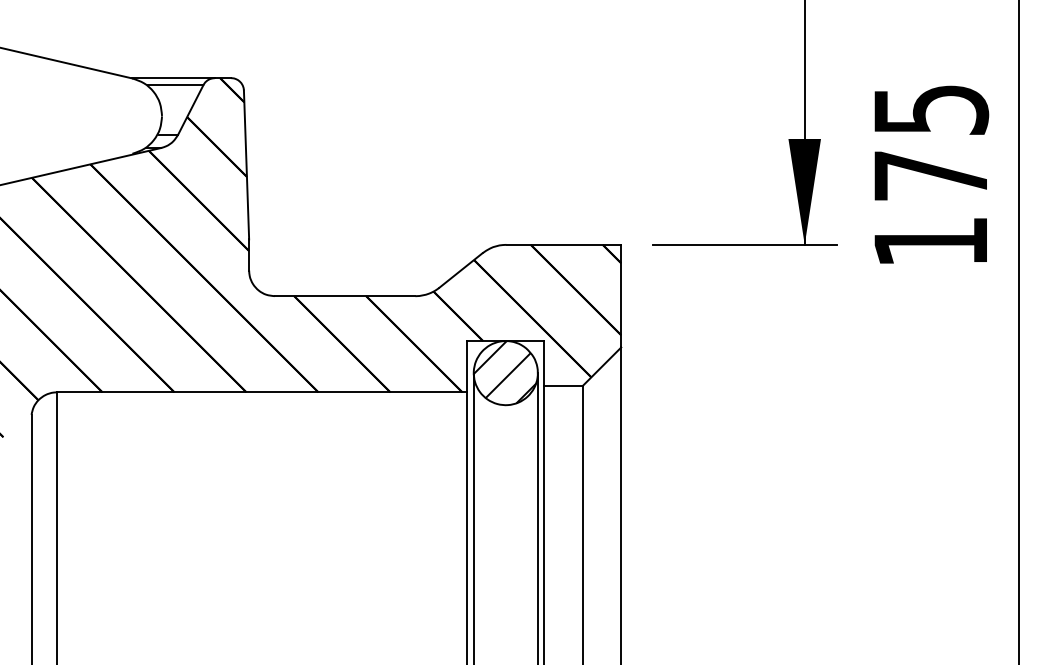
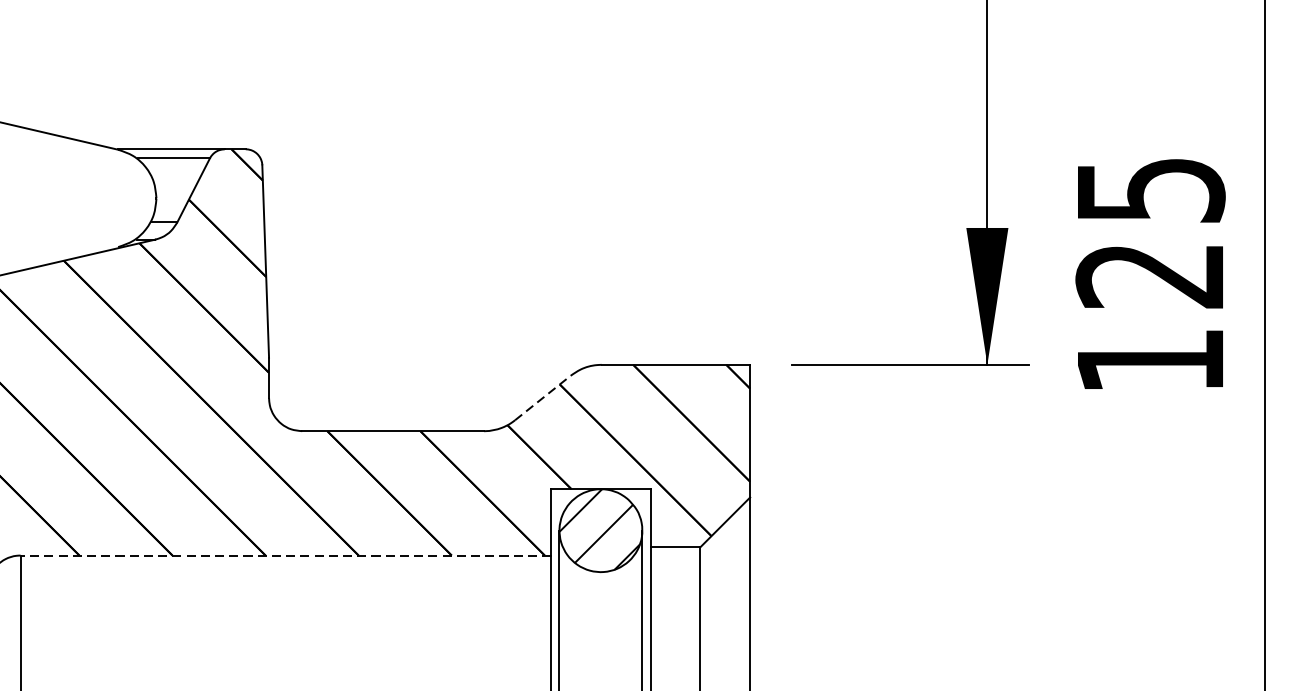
text: (929, 176) -> (1148, 276), 175 -> 125
line: (460, 270) -> (542, 397), solid -> dashed
line: (261, 392) -> (285, 555), solid -> dashed

